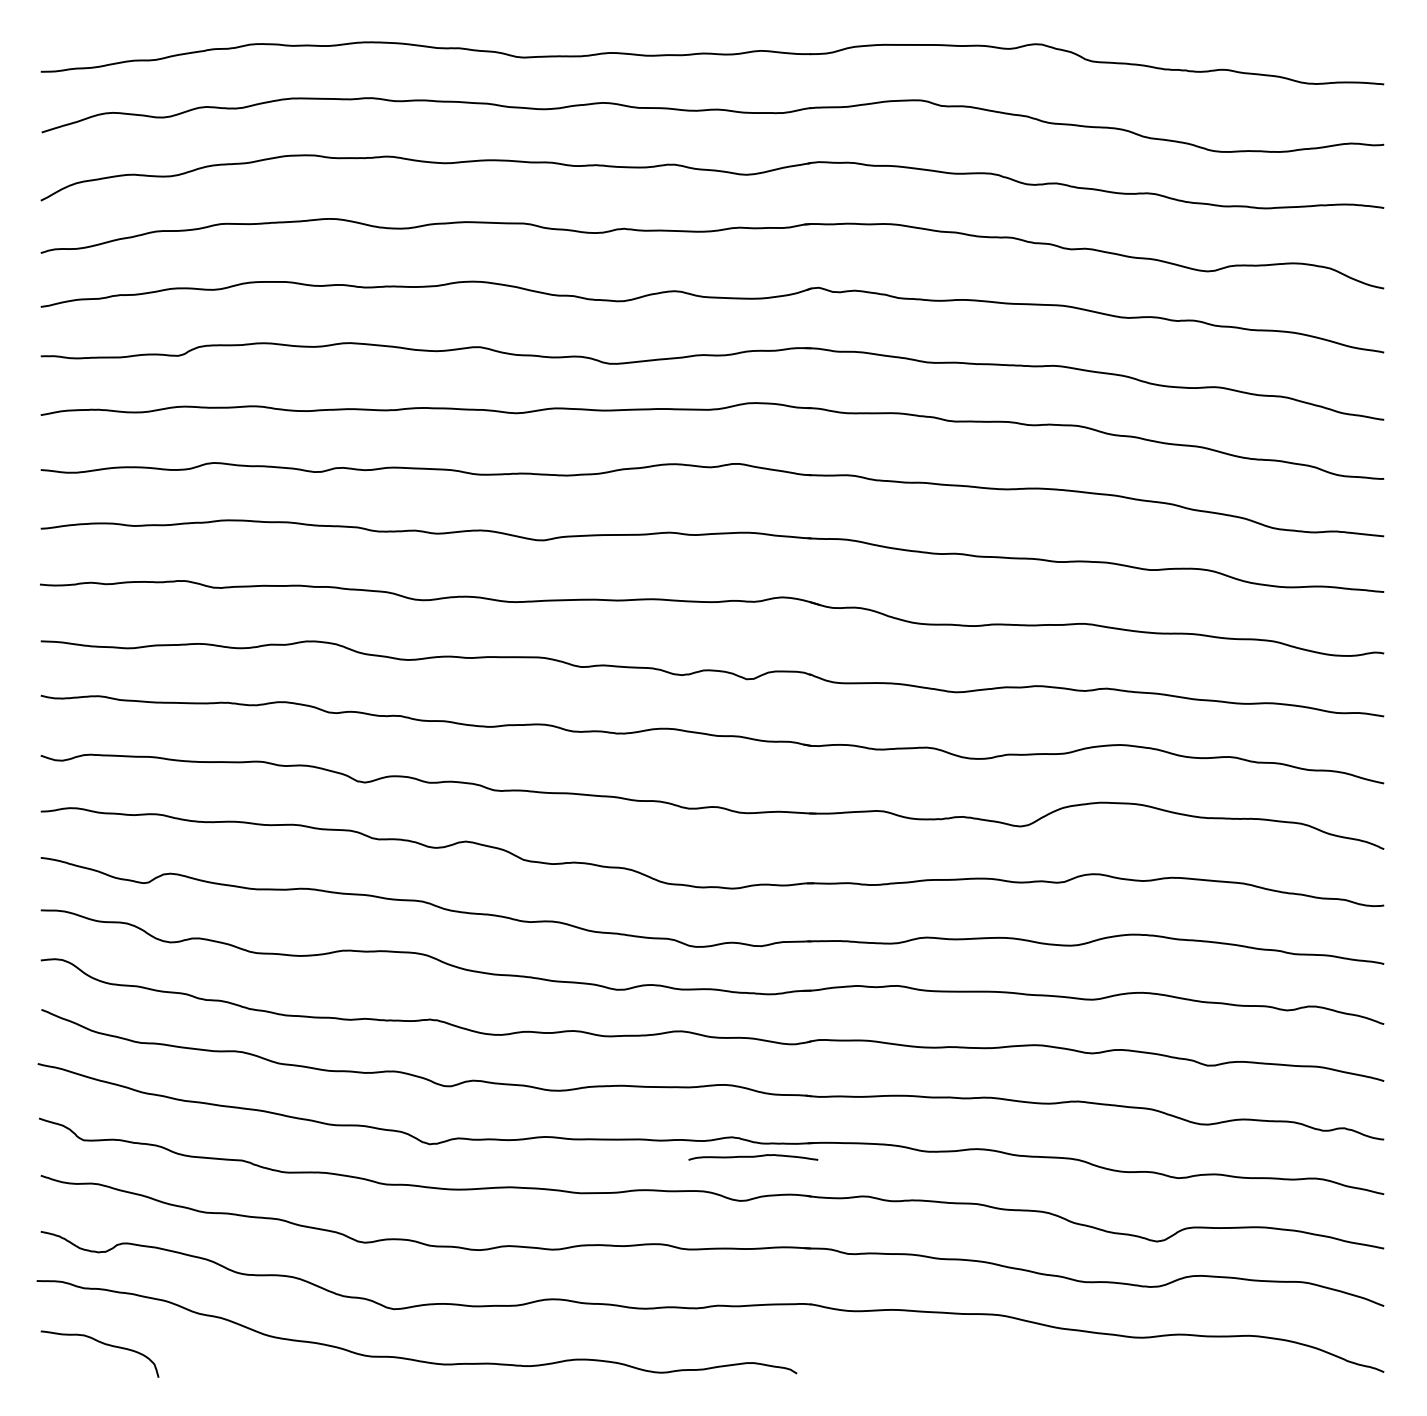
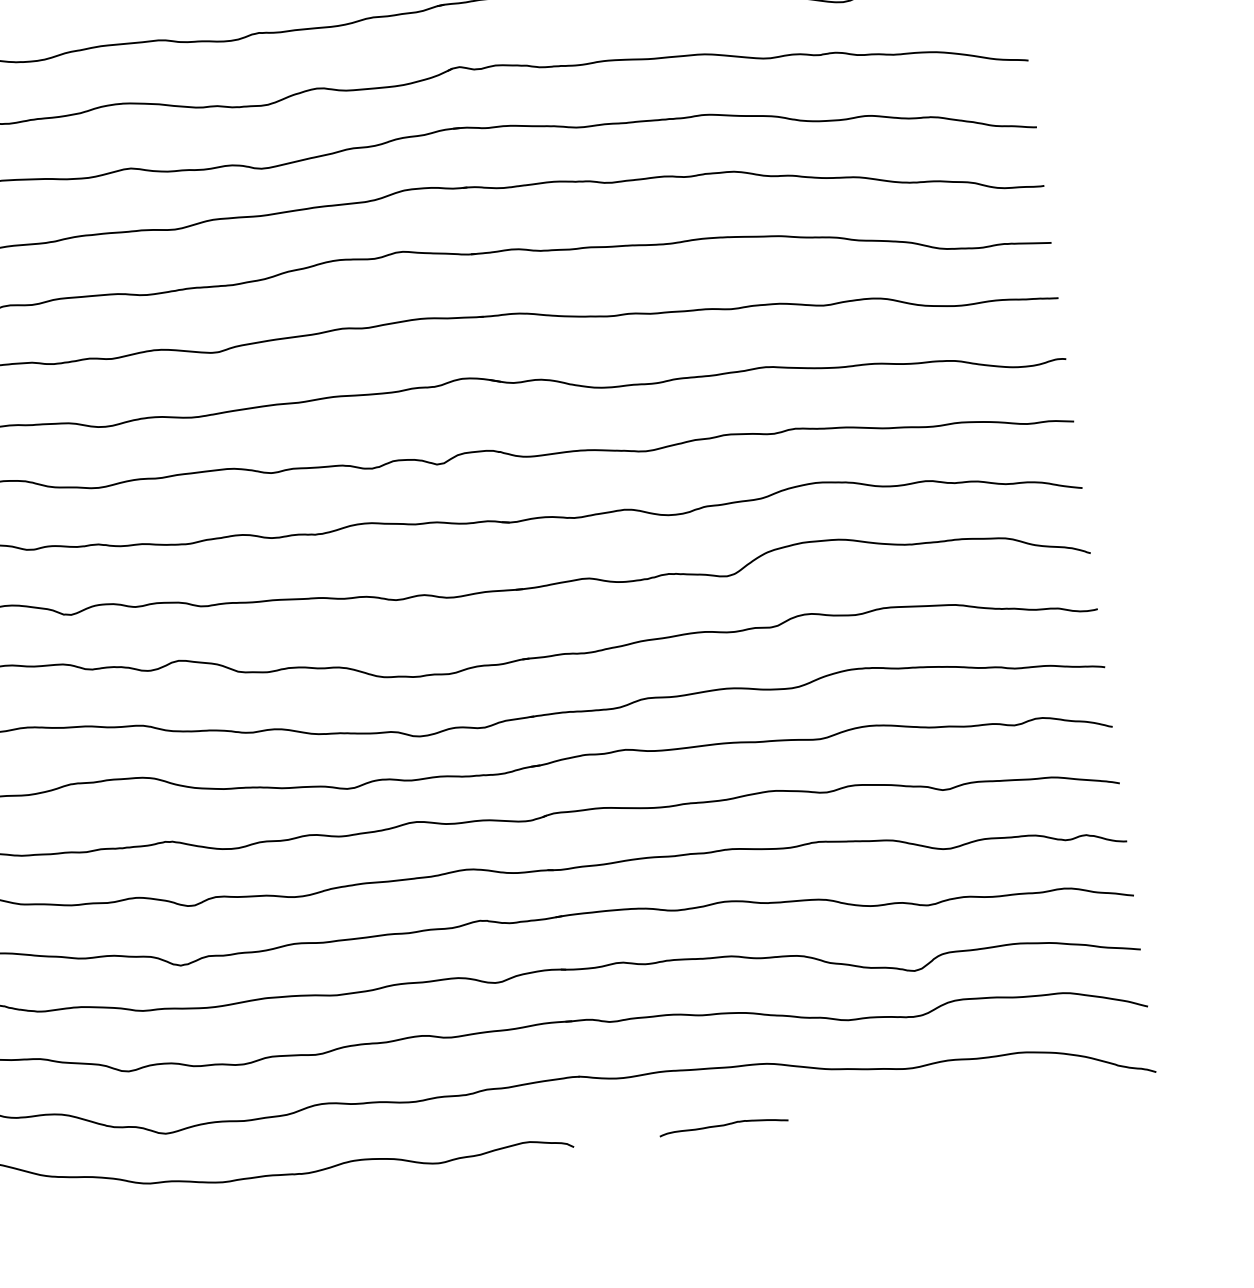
curve: (753, 1157) -> (723, 1126), moved

